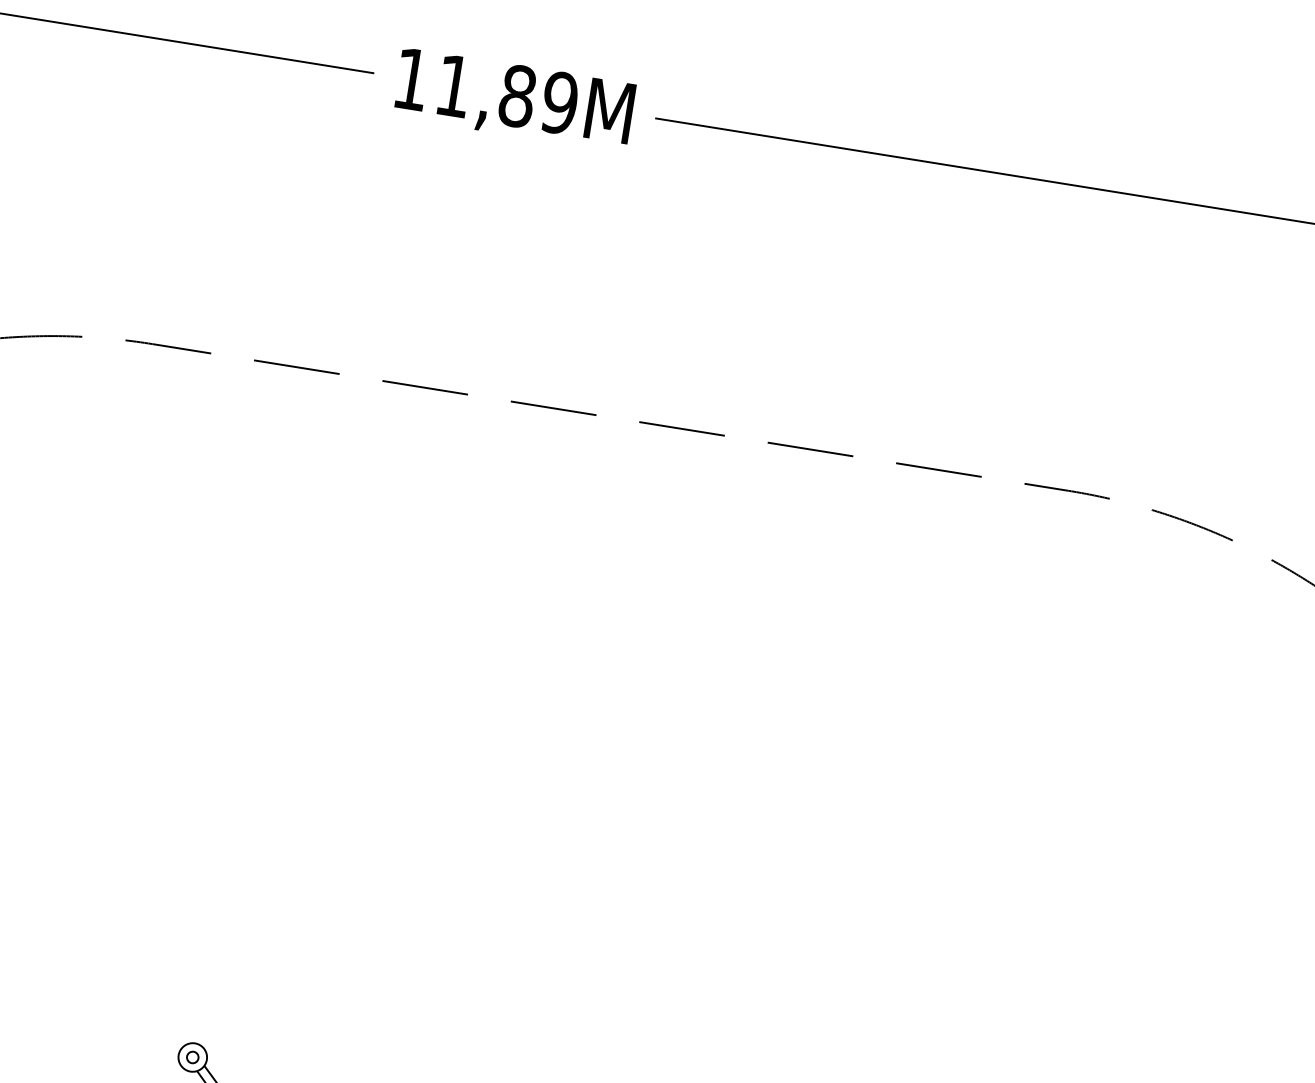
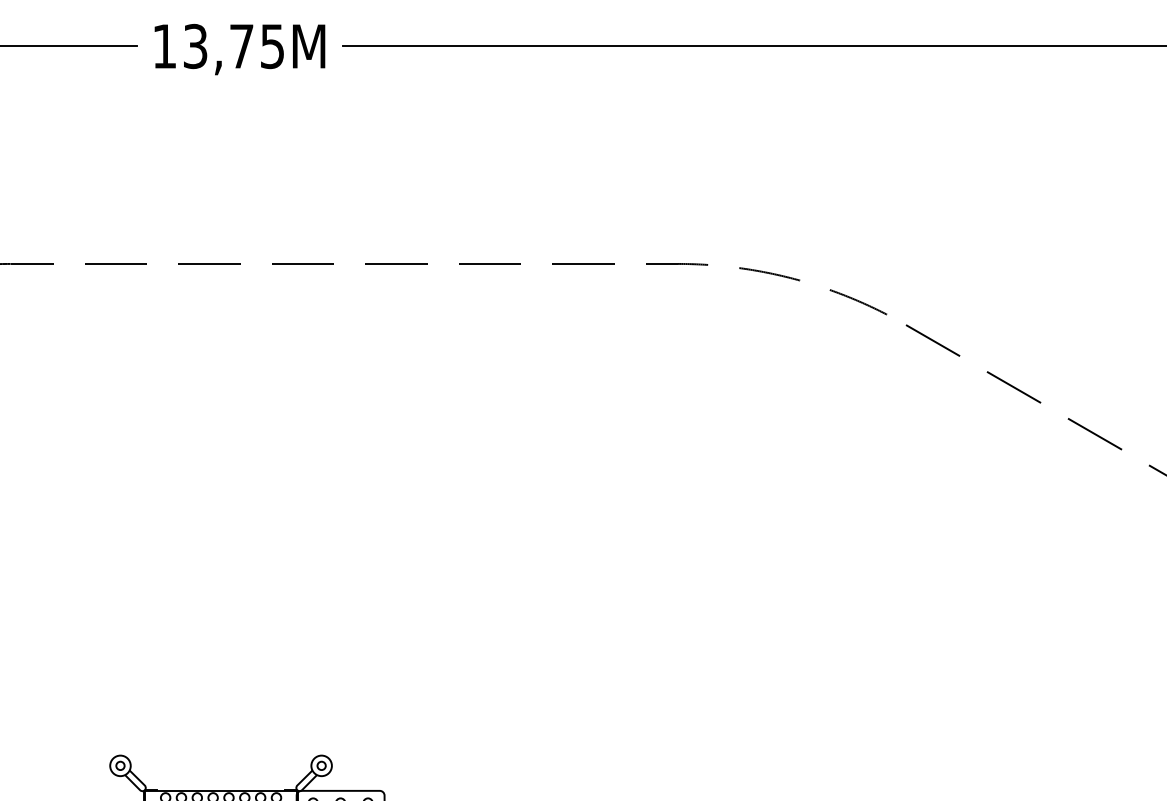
text: (507, 94) -> (234, 46), 11,89M -> 13,75M

